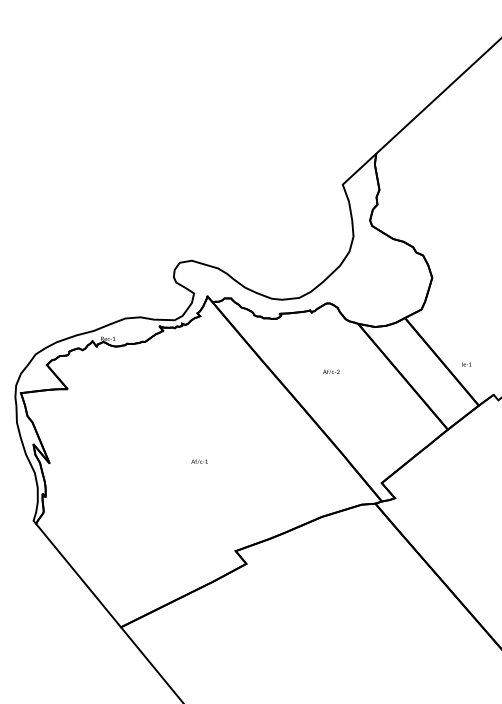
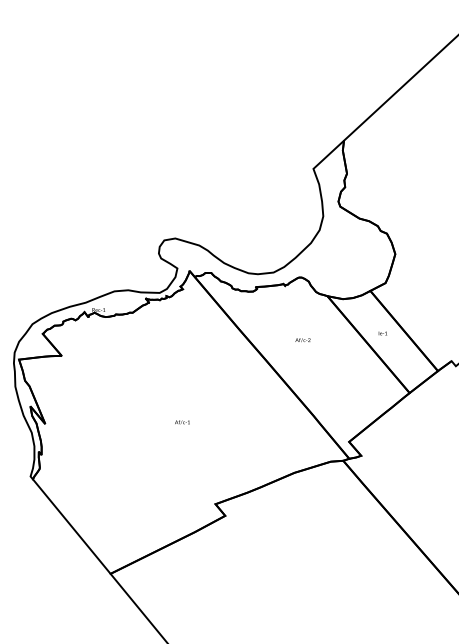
text: (466, 364) -> (382, 333), moved

